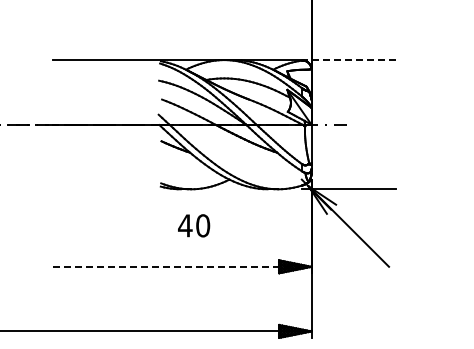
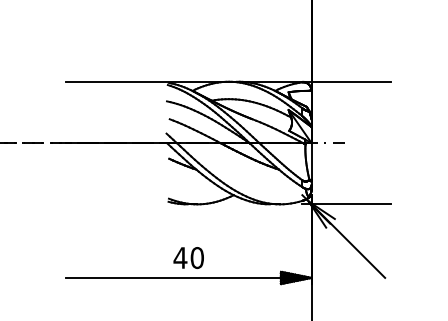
line: (348, 60) -> (346, 82), dashed -> solid
text: (194, 225) -> (189, 257), moved
line: (182, 266) -> (189, 277), dashed -> solid

